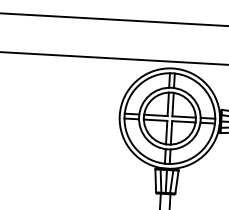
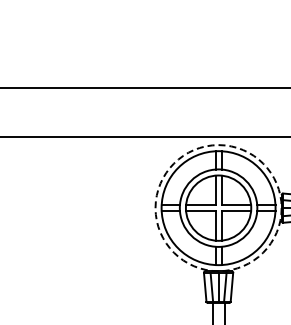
circle: (169, 118) -> (218, 208), solid -> dashed

